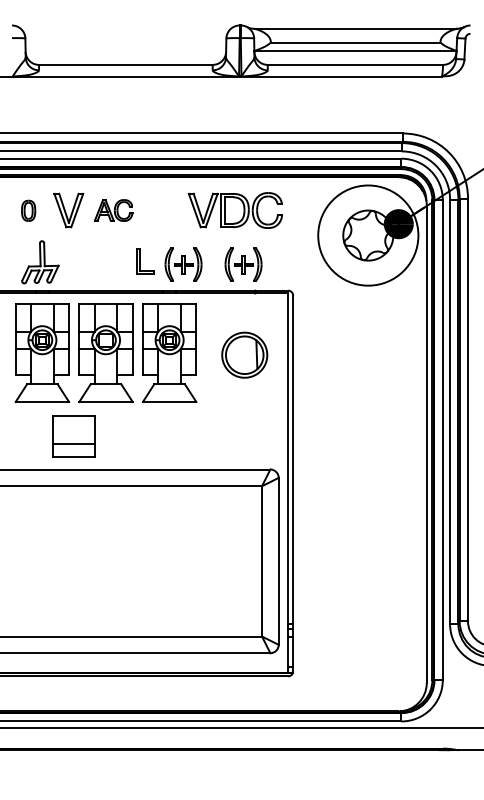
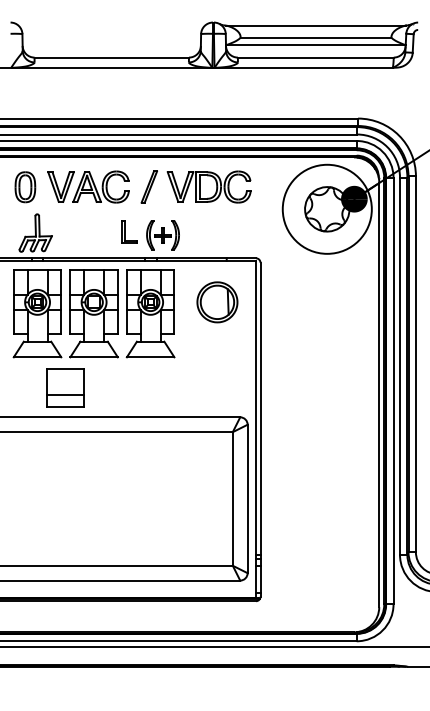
part: (28, 210) -> (25, 187), size x1.67
part: (113, 210) -> (100, 187), size x1.67
part: (167, 210) -> (148, 187), added
part: (243, 264) -> (216, 235), removed
part: (244, 354) -> (217, 301), moved

